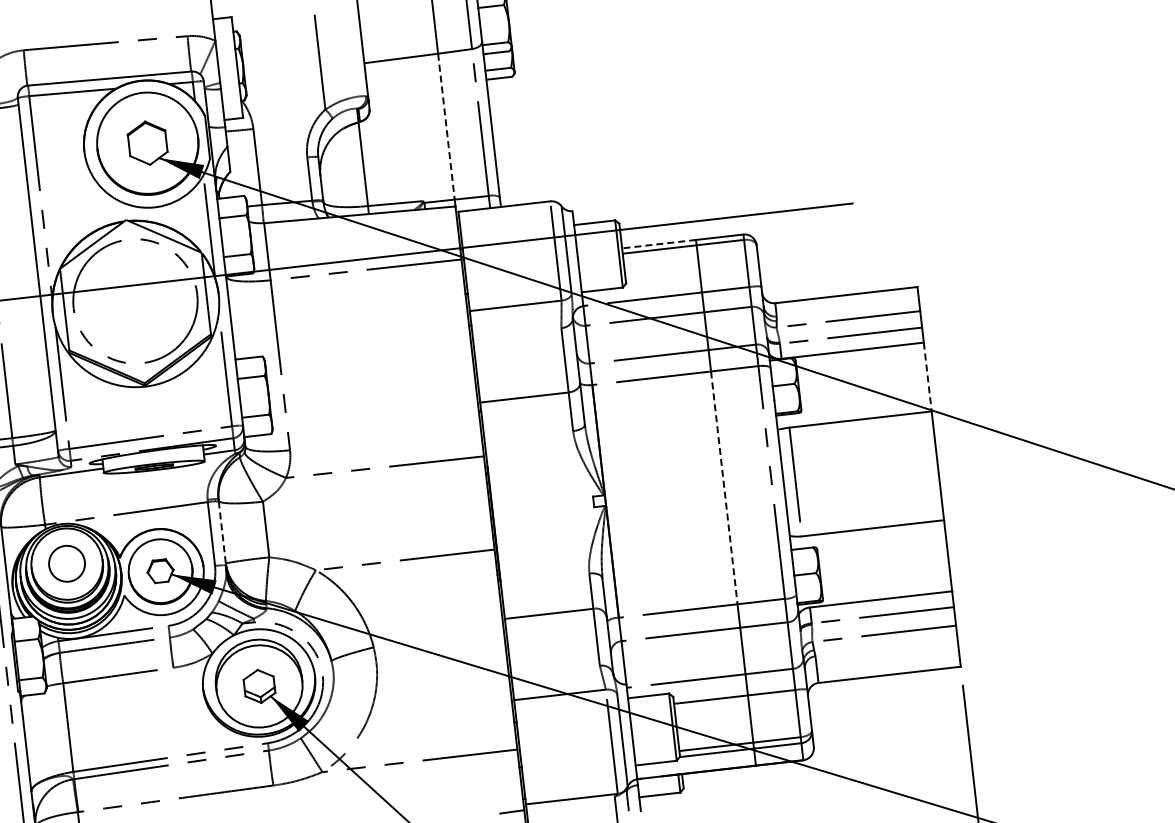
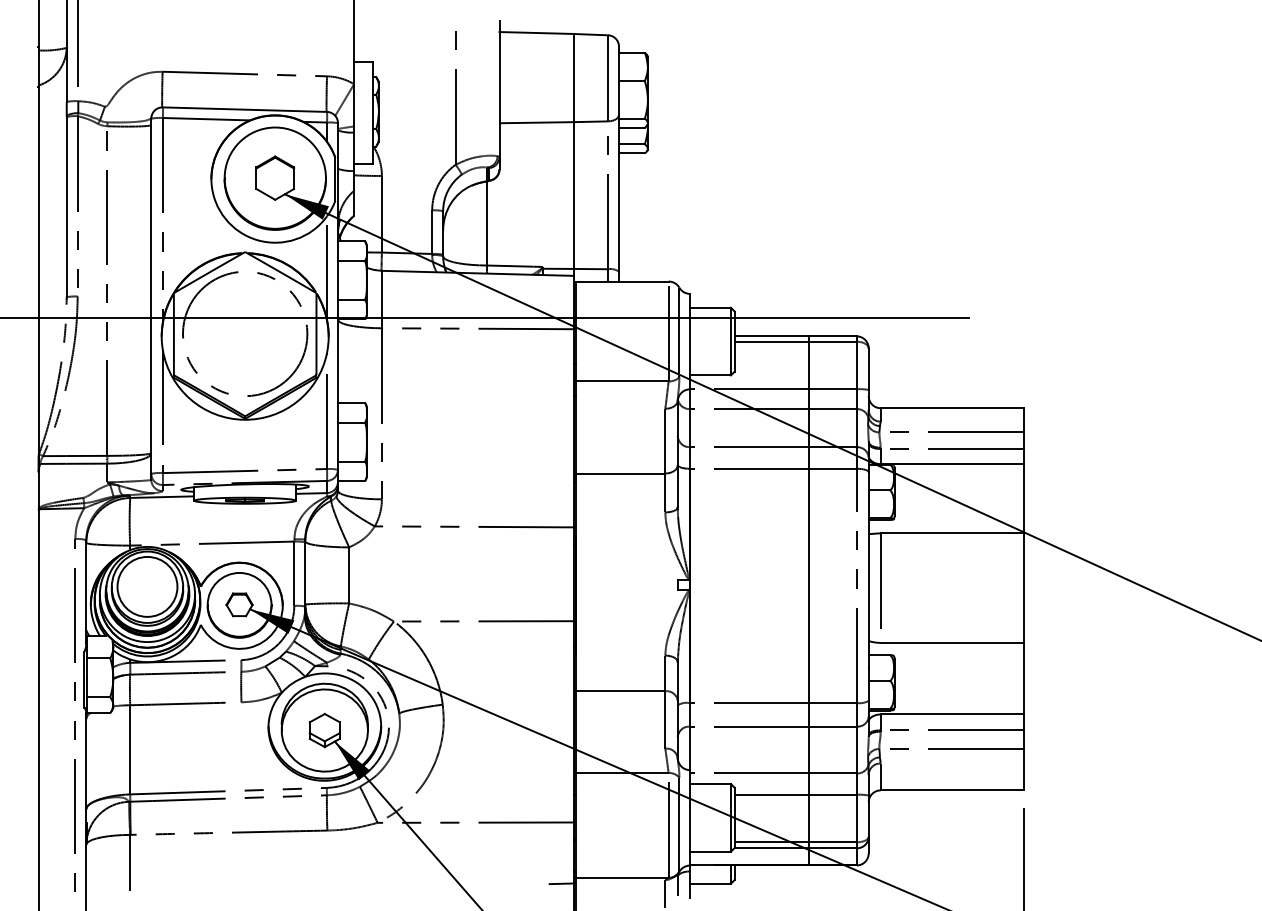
line: (446, 127) -> (573, 196), dashed -> solid
line: (658, 244) -> (771, 336), dashed -> solid
line: (927, 376) -> (1023, 498), dashed -> solid
line: (724, 488) -> (809, 586), dashed -> solid
line: (222, 533) -> (305, 574), dashed -> solid
circle: (67, 563) -> (147, 586), size x1.67

